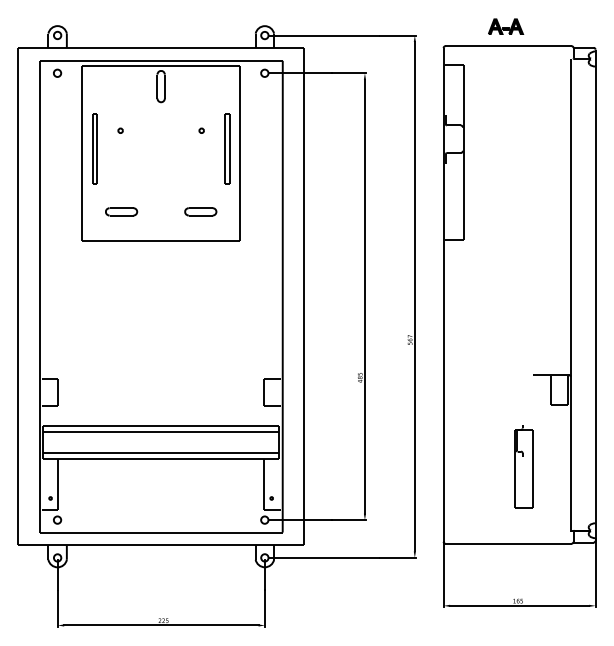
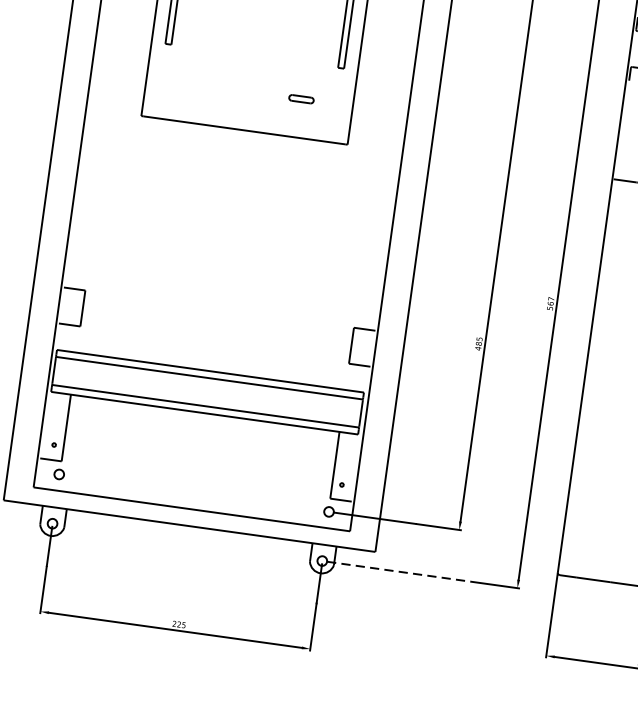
part: (121, 211) -> (198, 84), removed
part: (200, 211) -> (301, 98), size x0.6
line: (324, 557) -> (399, 571), solid -> dashed

